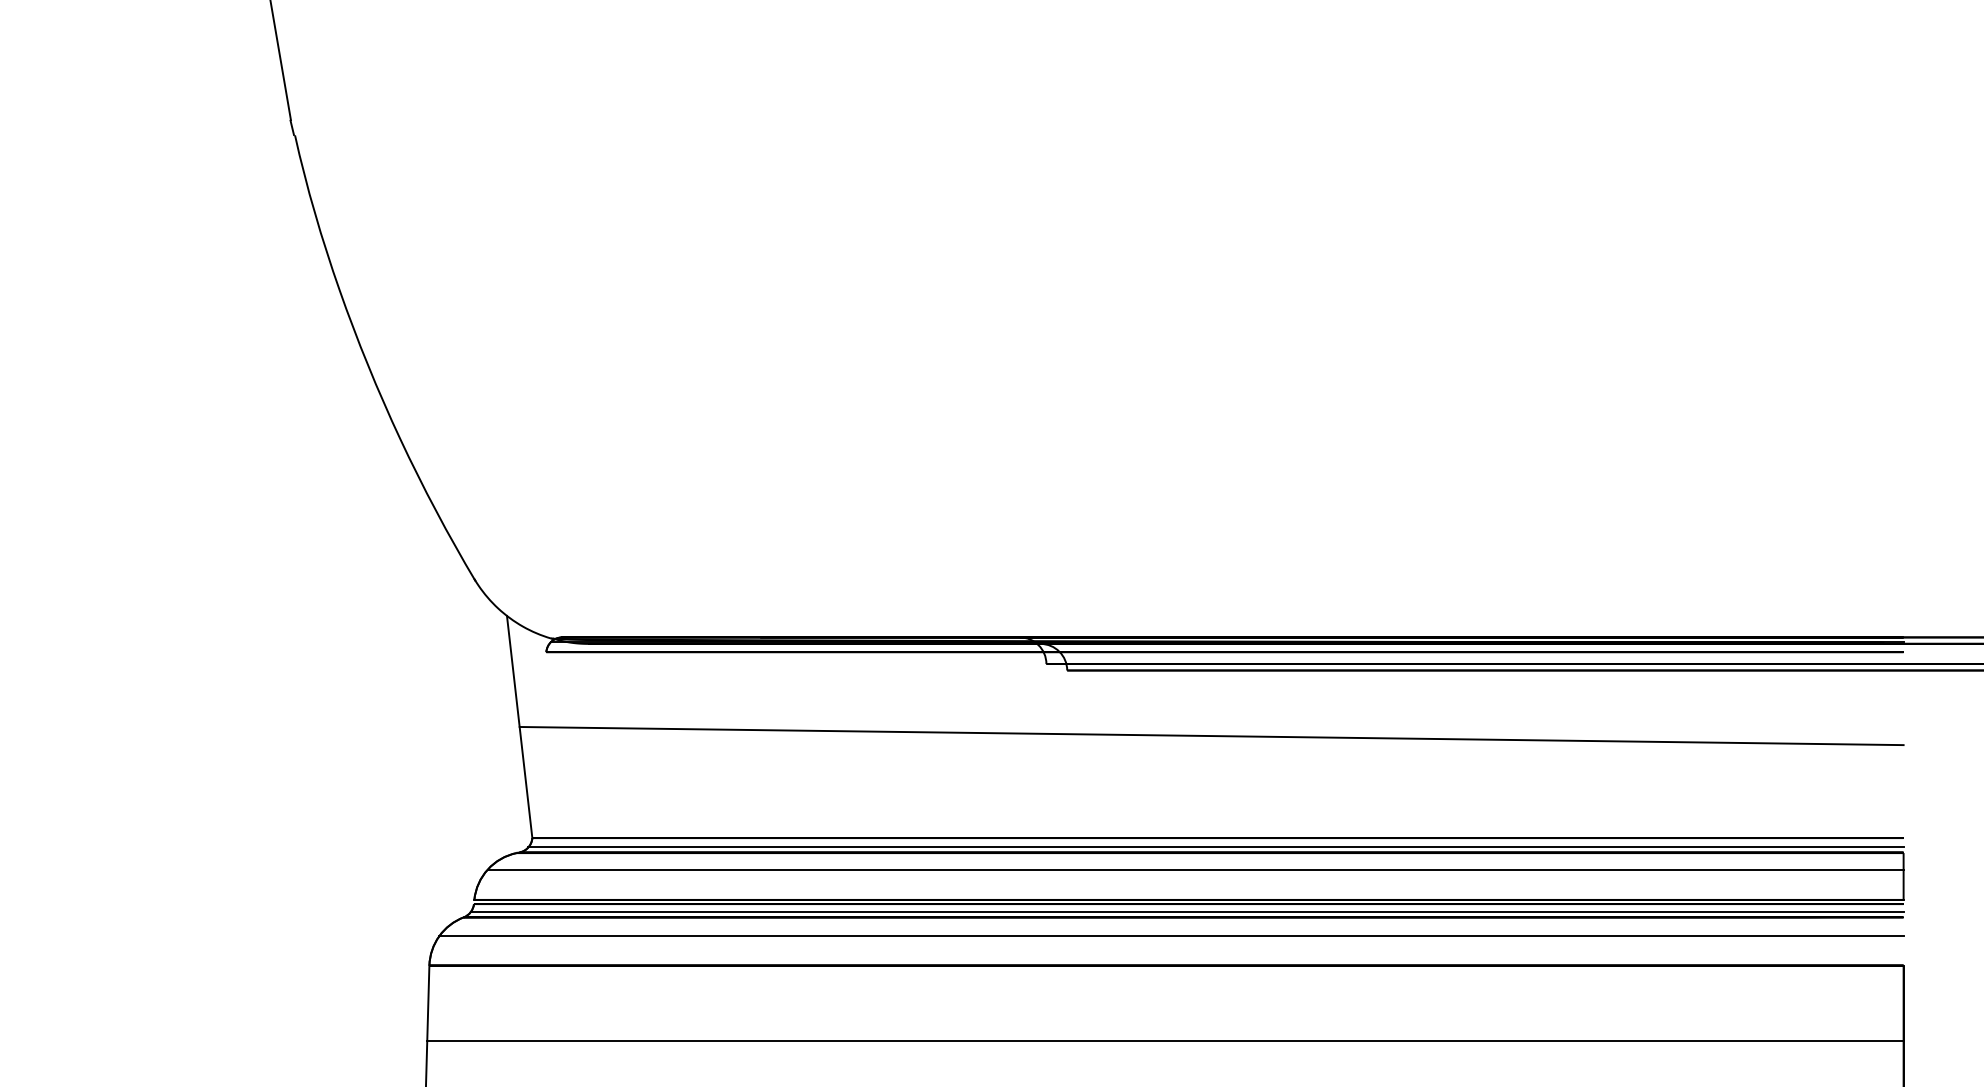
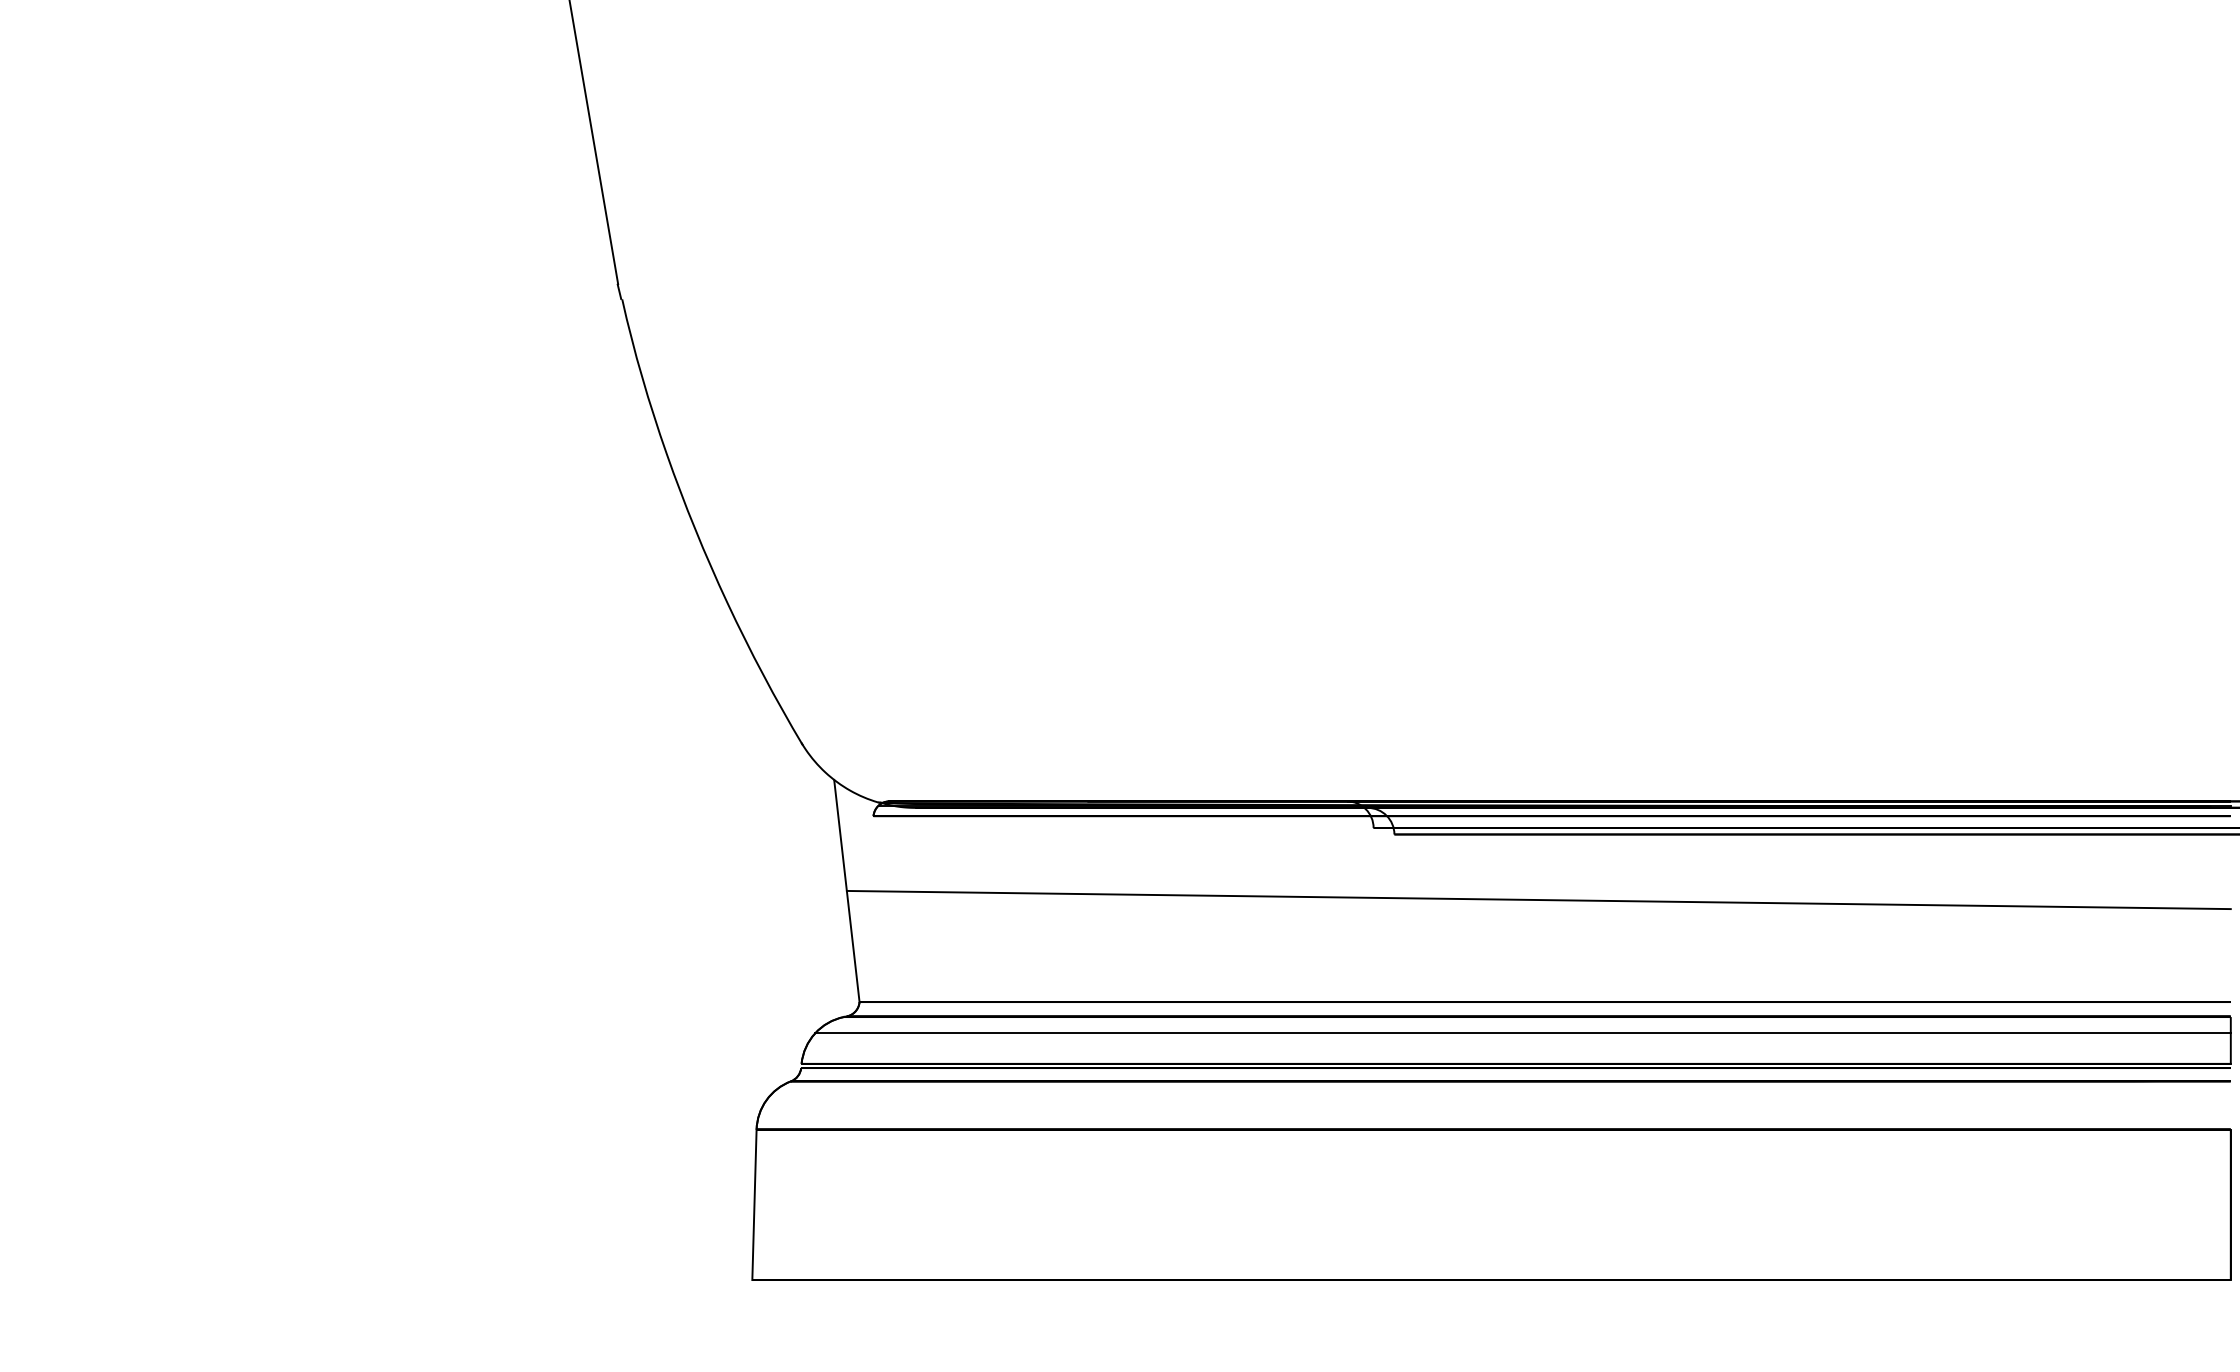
line: (1215, 847) -> (1542, 1011), removed
line: (1186, 912) -> (1513, 1076), removed
line: (1171, 936) -> (1498, 1100), removed
line: (1165, 1040) -> (1492, 1204), removed

